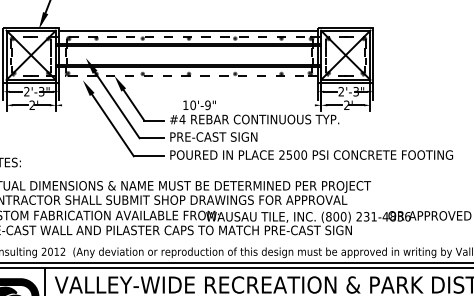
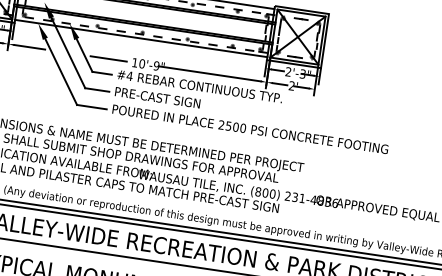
line: (187, 79) -> (140, 37), added
line: (77, 105) -> (29, 47), added
line: (158, 105) -> (108, 59), added
line: (262, 105) -> (209, 74), added

